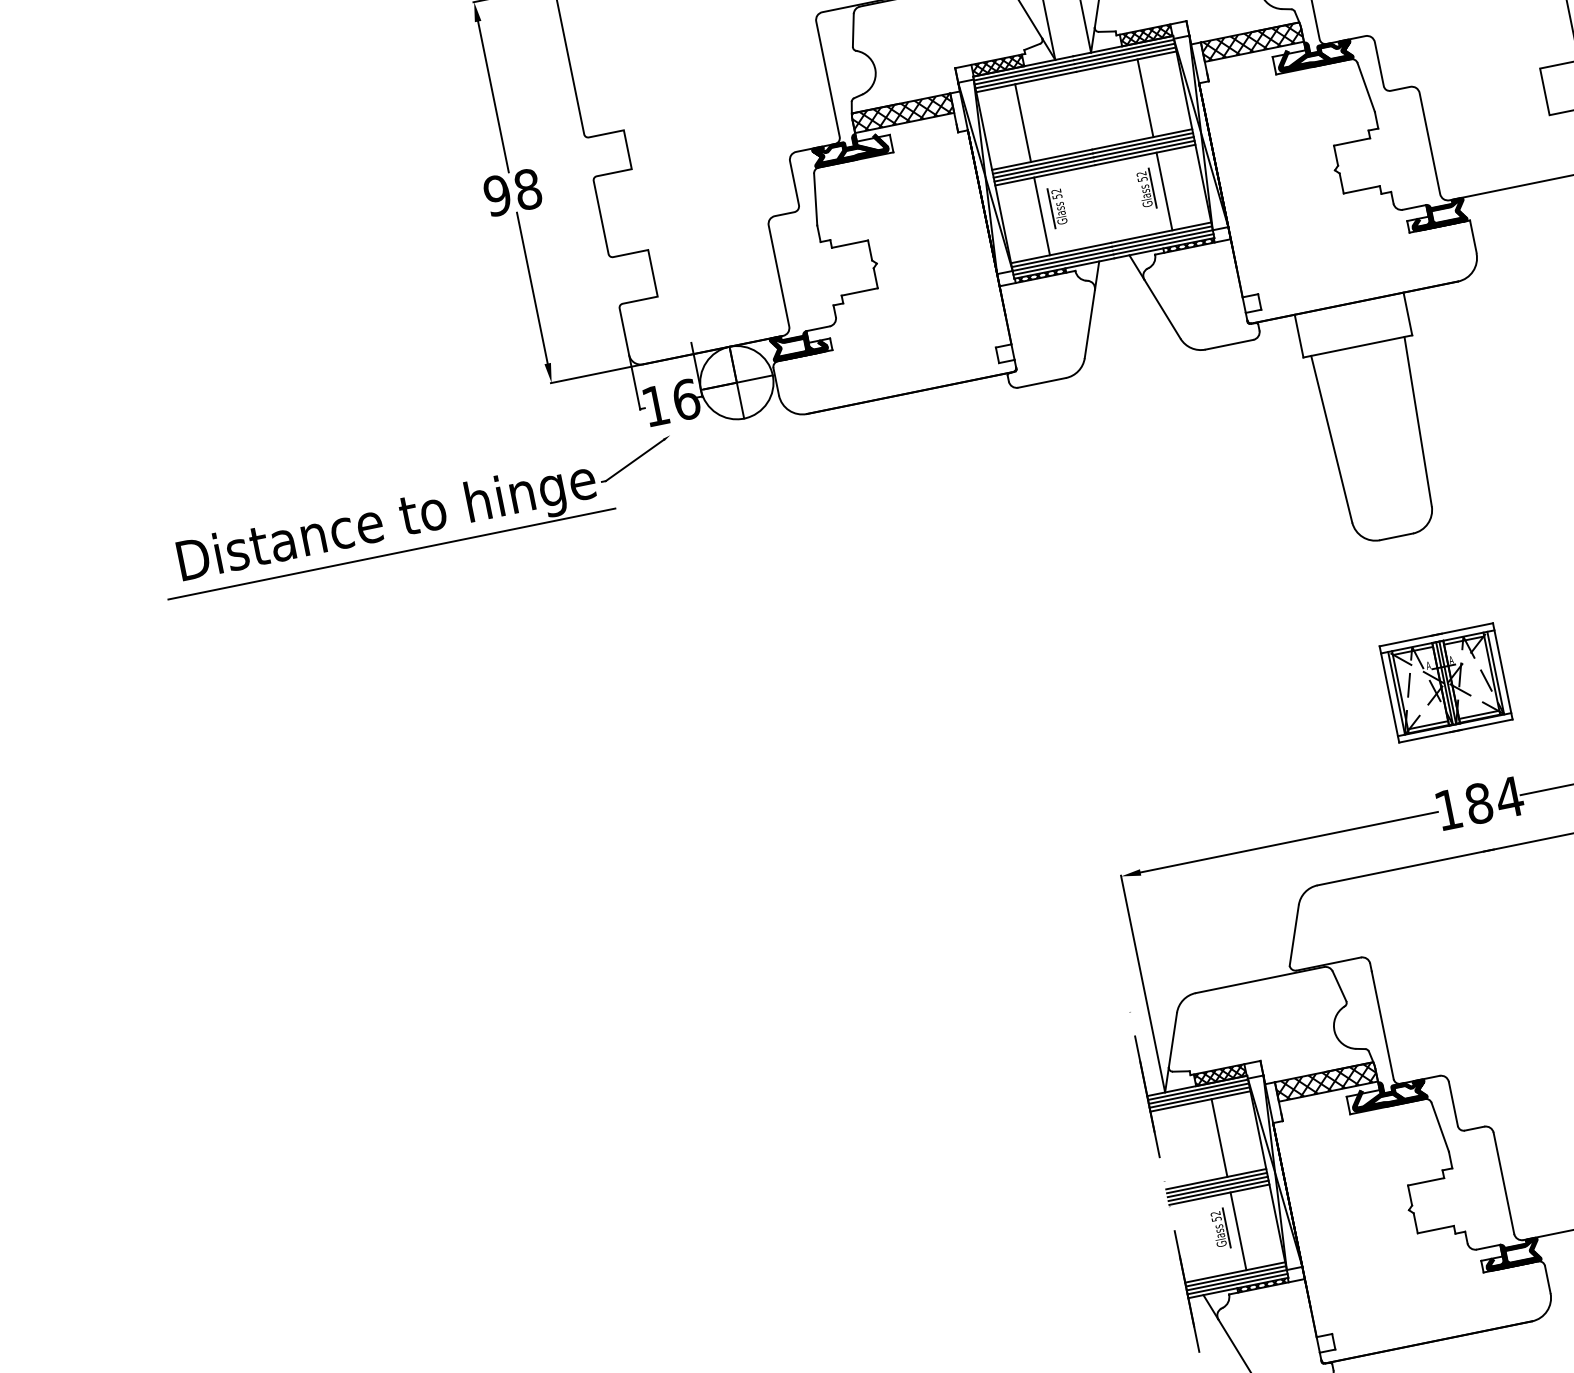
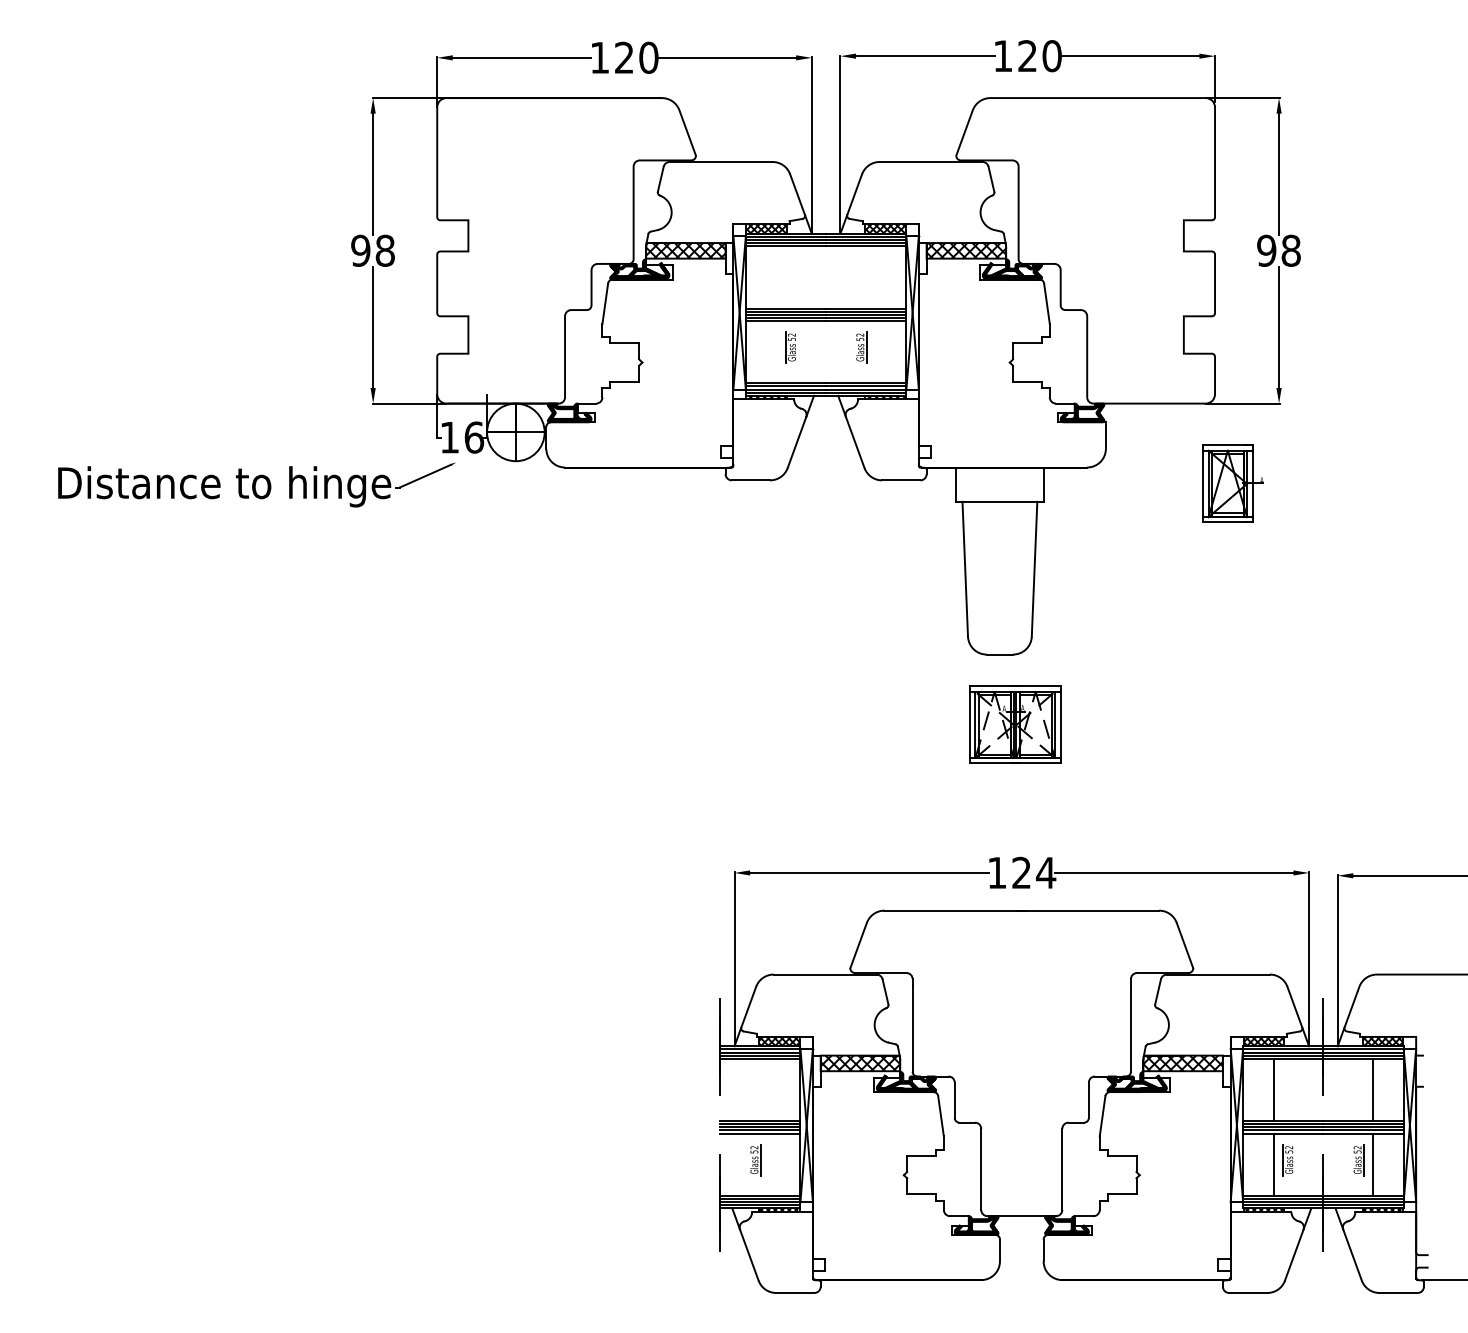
line: (1145, 98) -> (875, 277), removed
line: (1023, 123) -> (777, 277), removed
line: (1164, 190) -> (875, 351), removed
line: (1042, 215) -> (777, 351), removed
line: (392, 554) -> (223, 510), removed
part: (1446, 682) -> (1015, 724), moved
text: (1478, 803) -> (1021, 872), 184 -> 124
line: (1219, 1137) -> (769, 1089), removed
line: (1238, 1230) -> (769, 1164), removed

